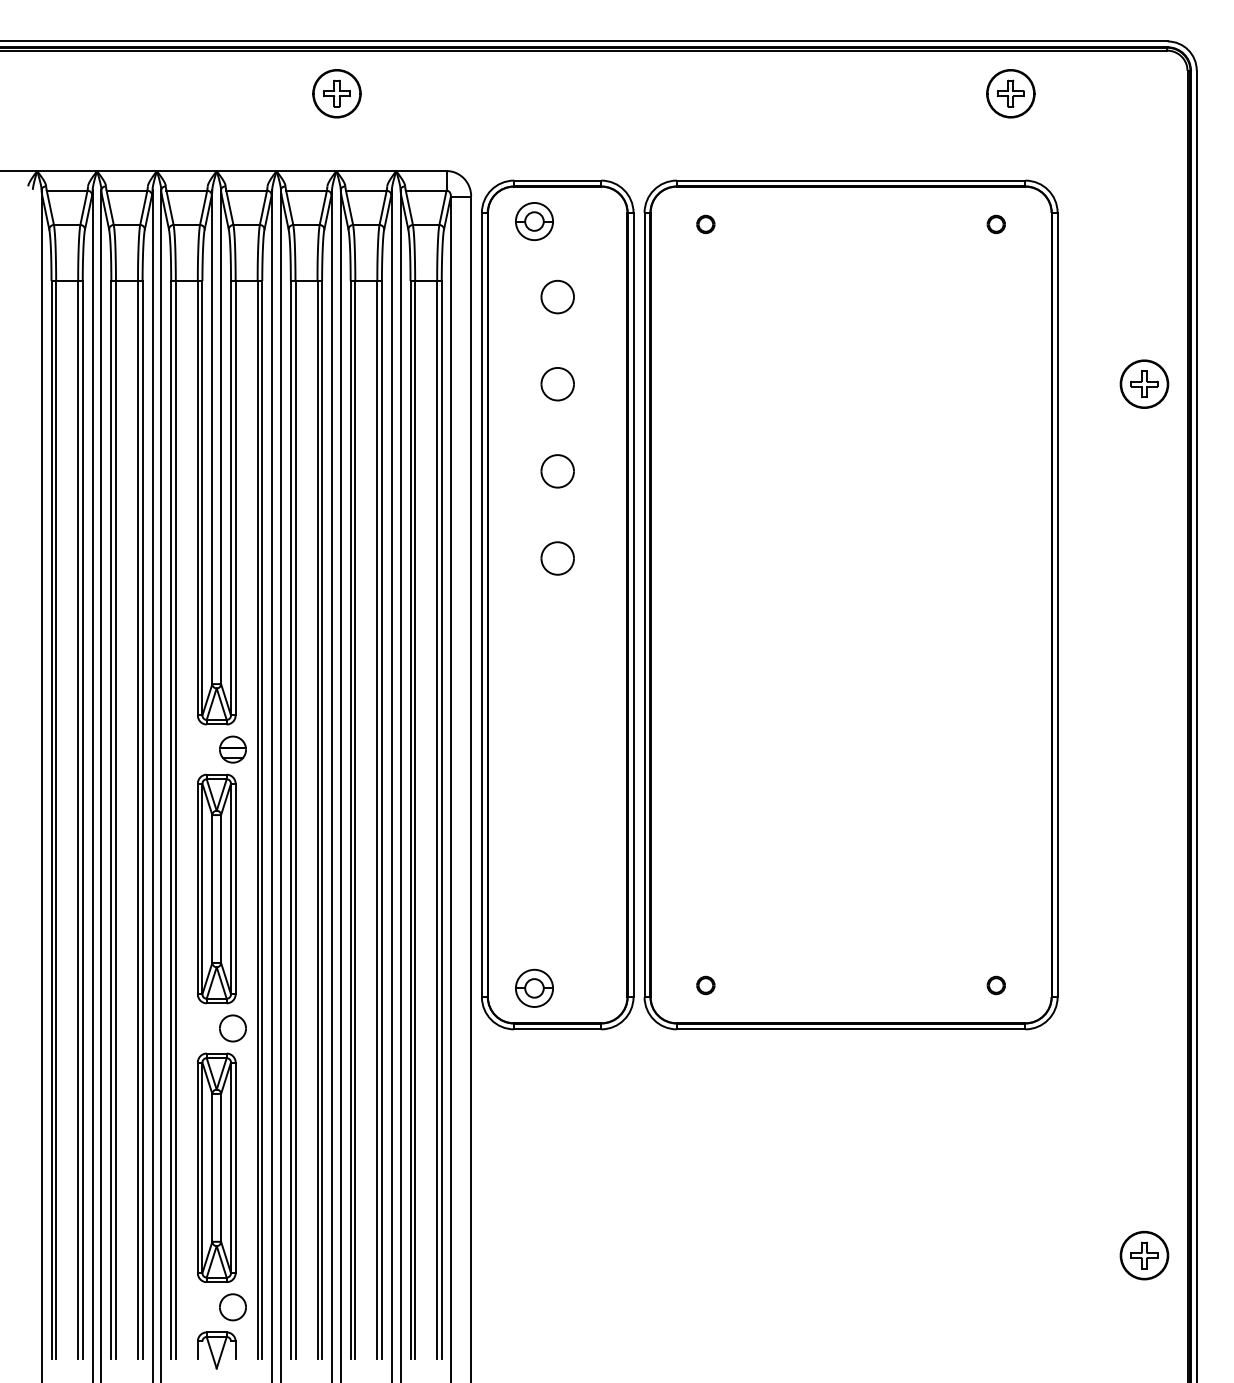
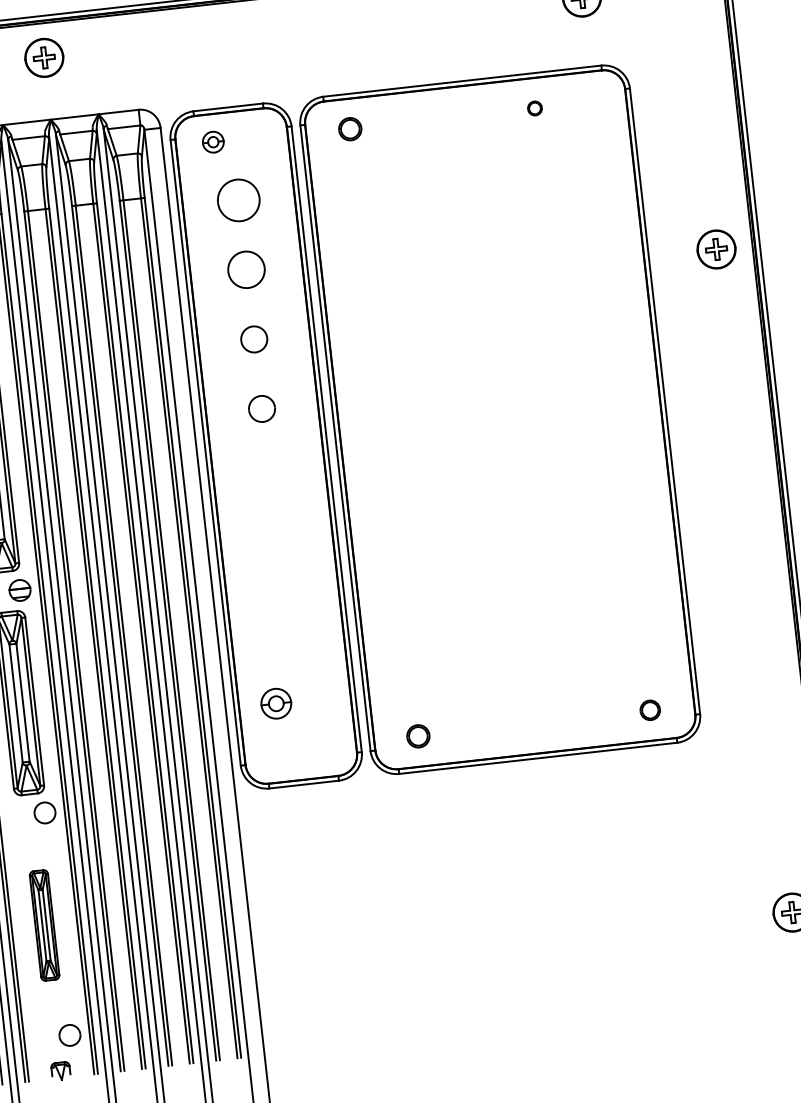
part: (534, 221) -> (213, 142), size x0.7
part: (705, 224) -> (350, 129), size x1.6
part: (995, 224) -> (534, 108), moved
part: (557, 296) -> (238, 199), size x1.6
part: (1144, 383) -> (716, 248), moved
part: (557, 384) -> (246, 270), size x1.4
part: (705, 985) -> (418, 736), size x1.6
part: (995, 985) -> (649, 710), size x1.4
part: (534, 987) -> (276, 703), moved
part: (216, 1167) -> (44, 925), size x0.6
part: (216, 1350) -> (60, 1071), size x0.6

